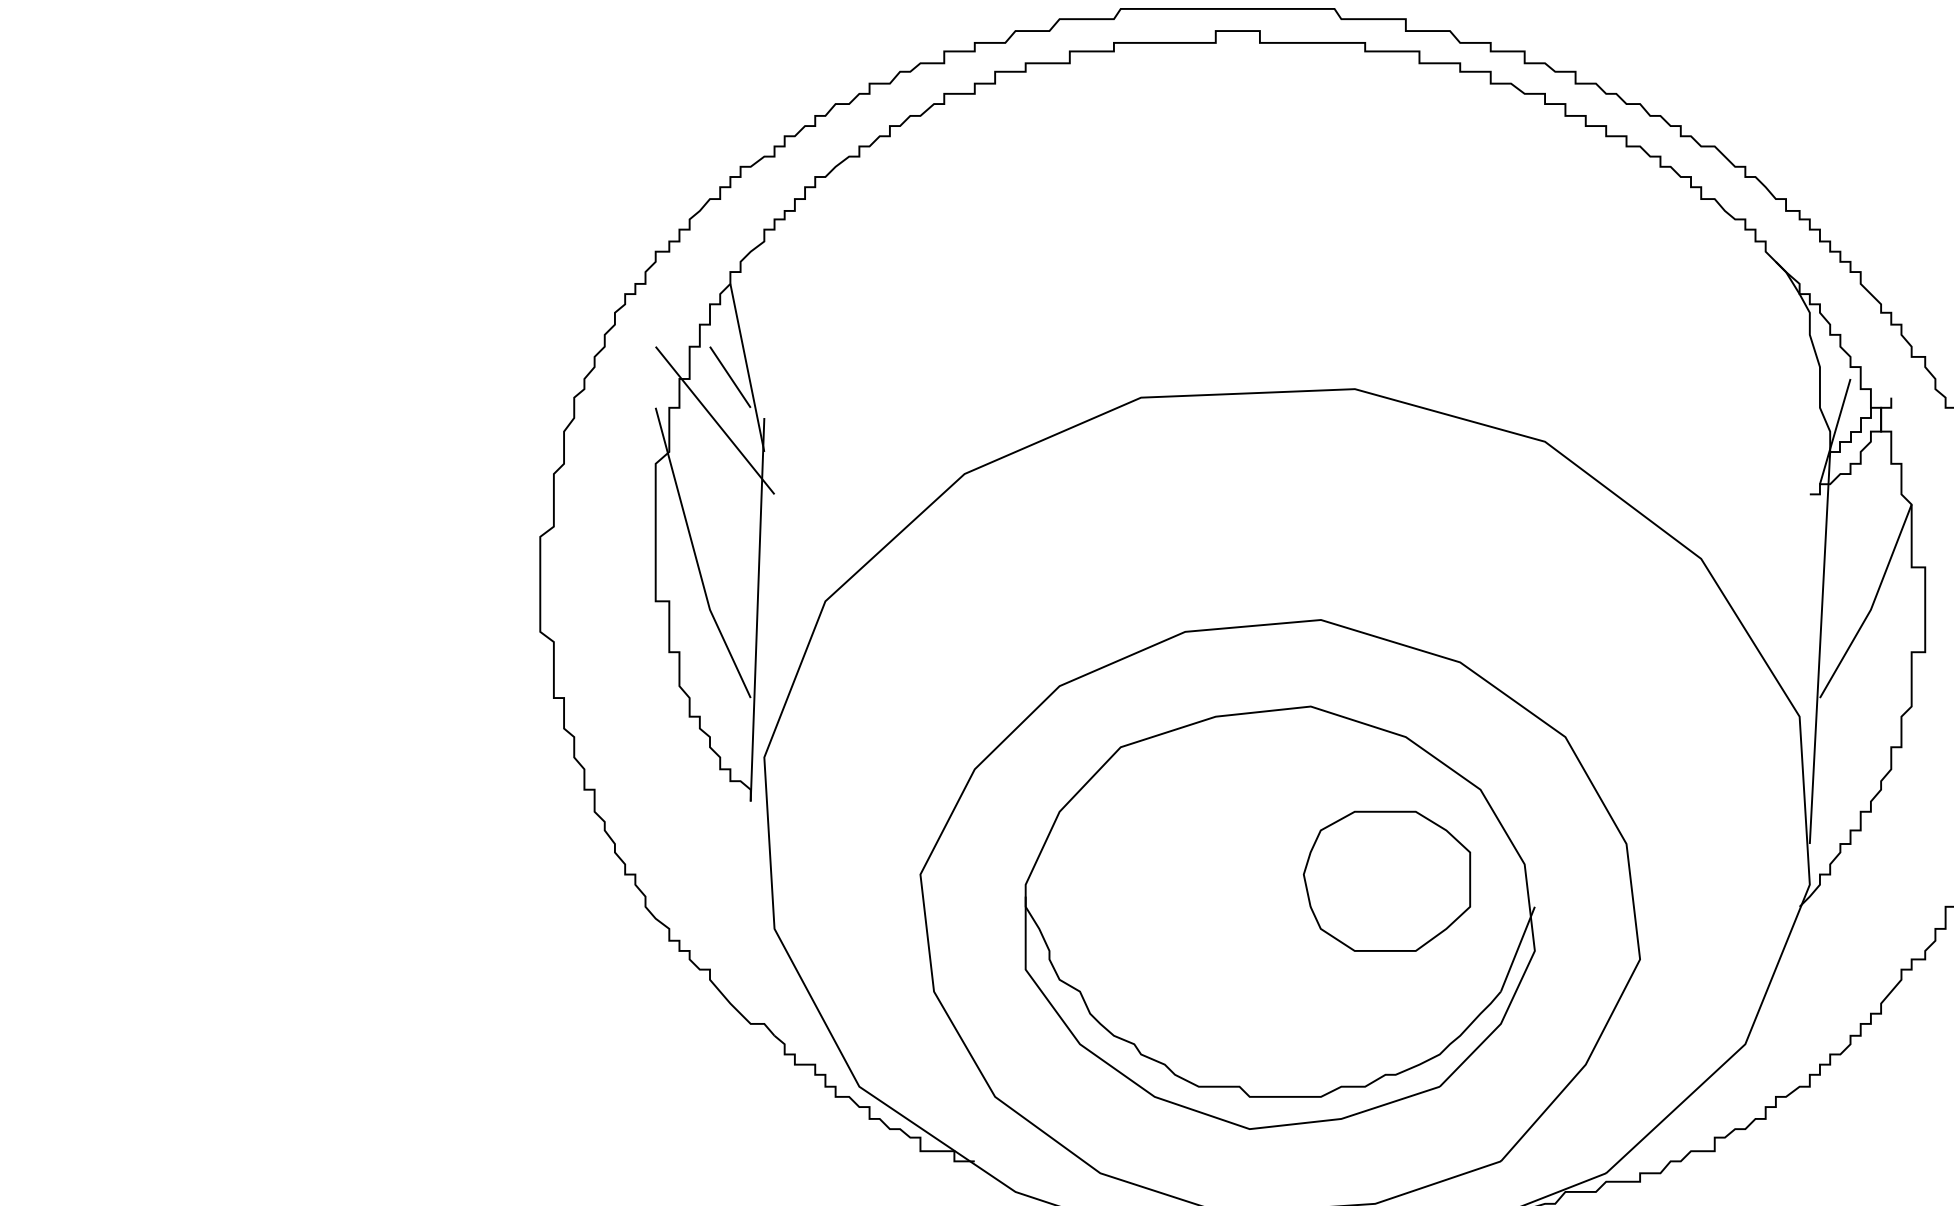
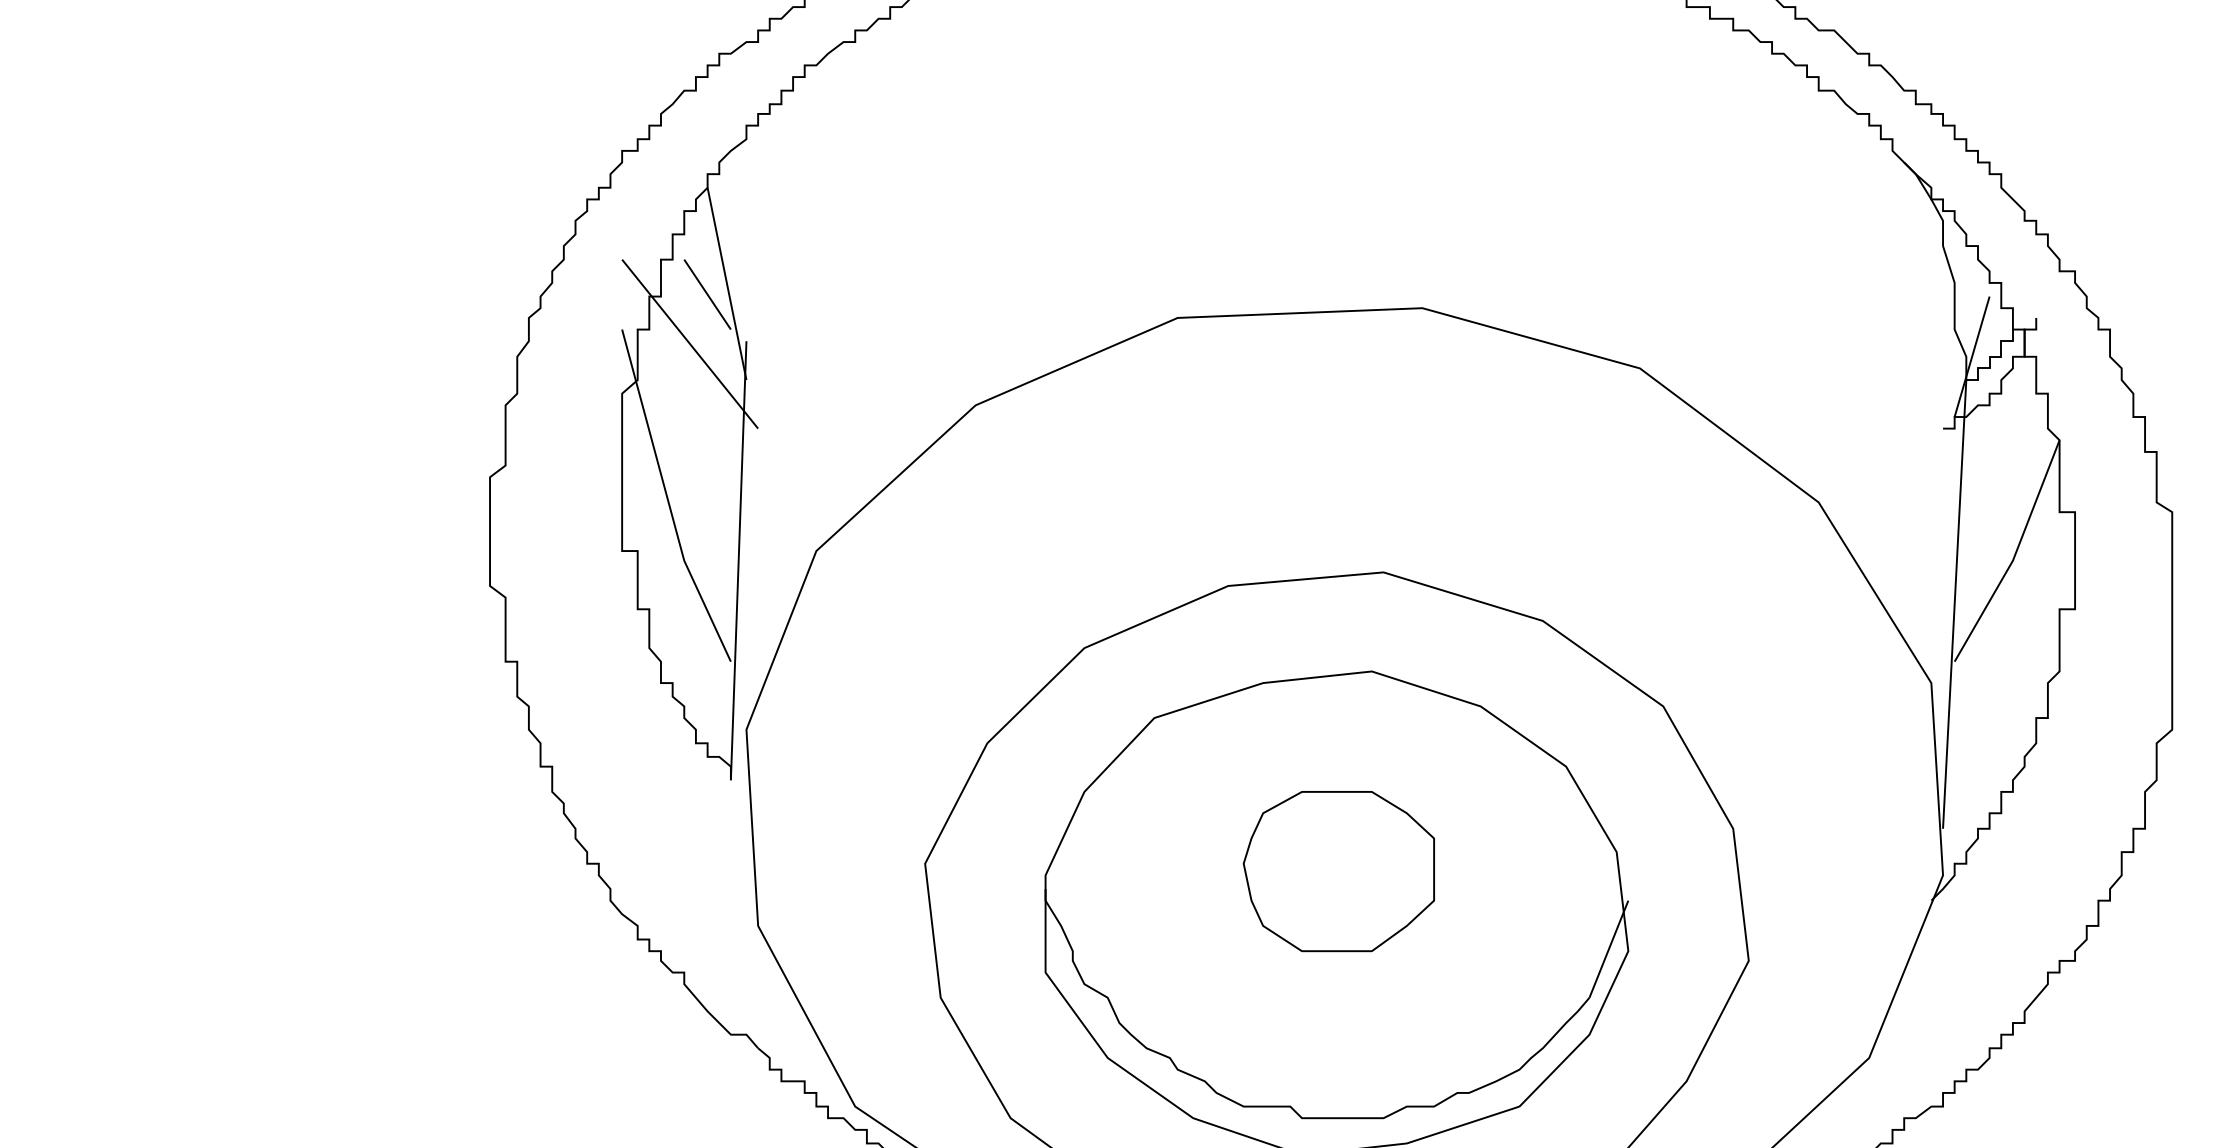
part: (1387, 880) -> (1339, 870), moved

